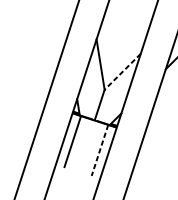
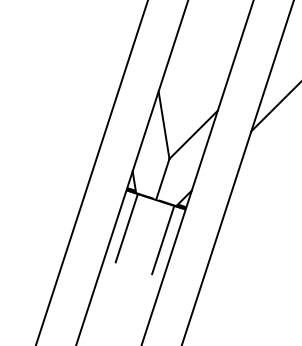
line: (122, 72) -> (193, 135), dashed -> solid
line: (100, 150) -> (163, 240), dashed -> solid

